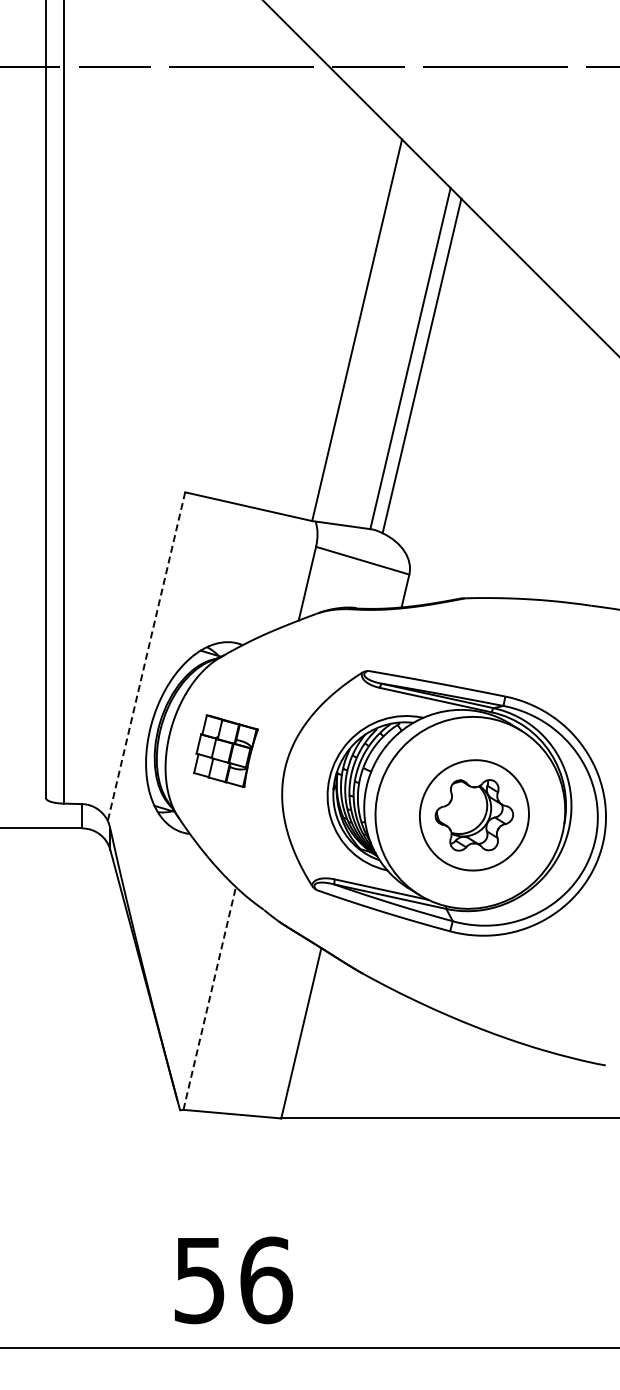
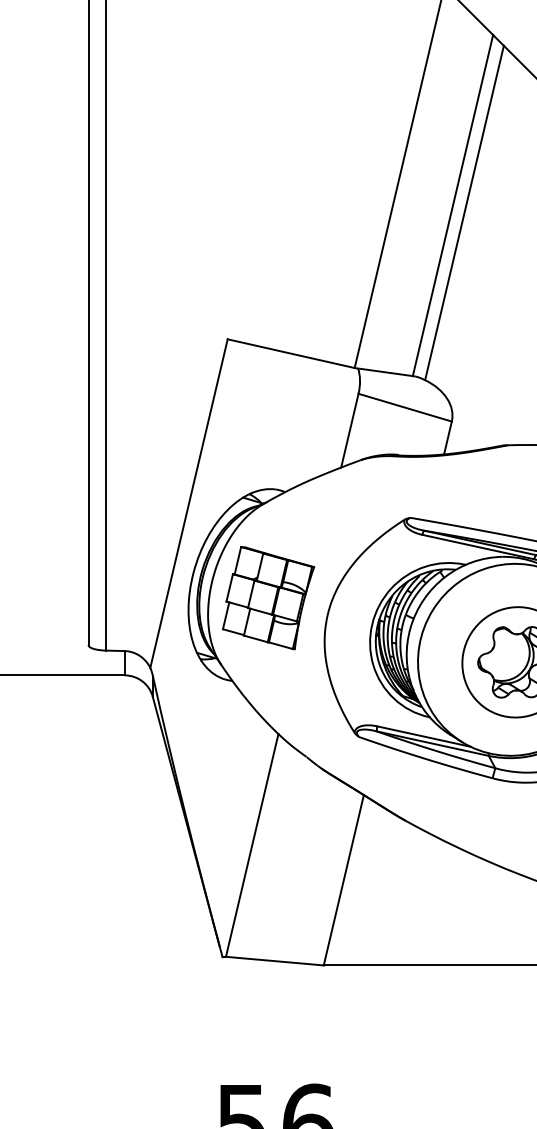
line: (146, 656) -> (188, 503), dashed -> solid
part: (225, 751) -> (267, 598), size x1.43
line: (209, 997) -> (251, 844), dashed -> solid

